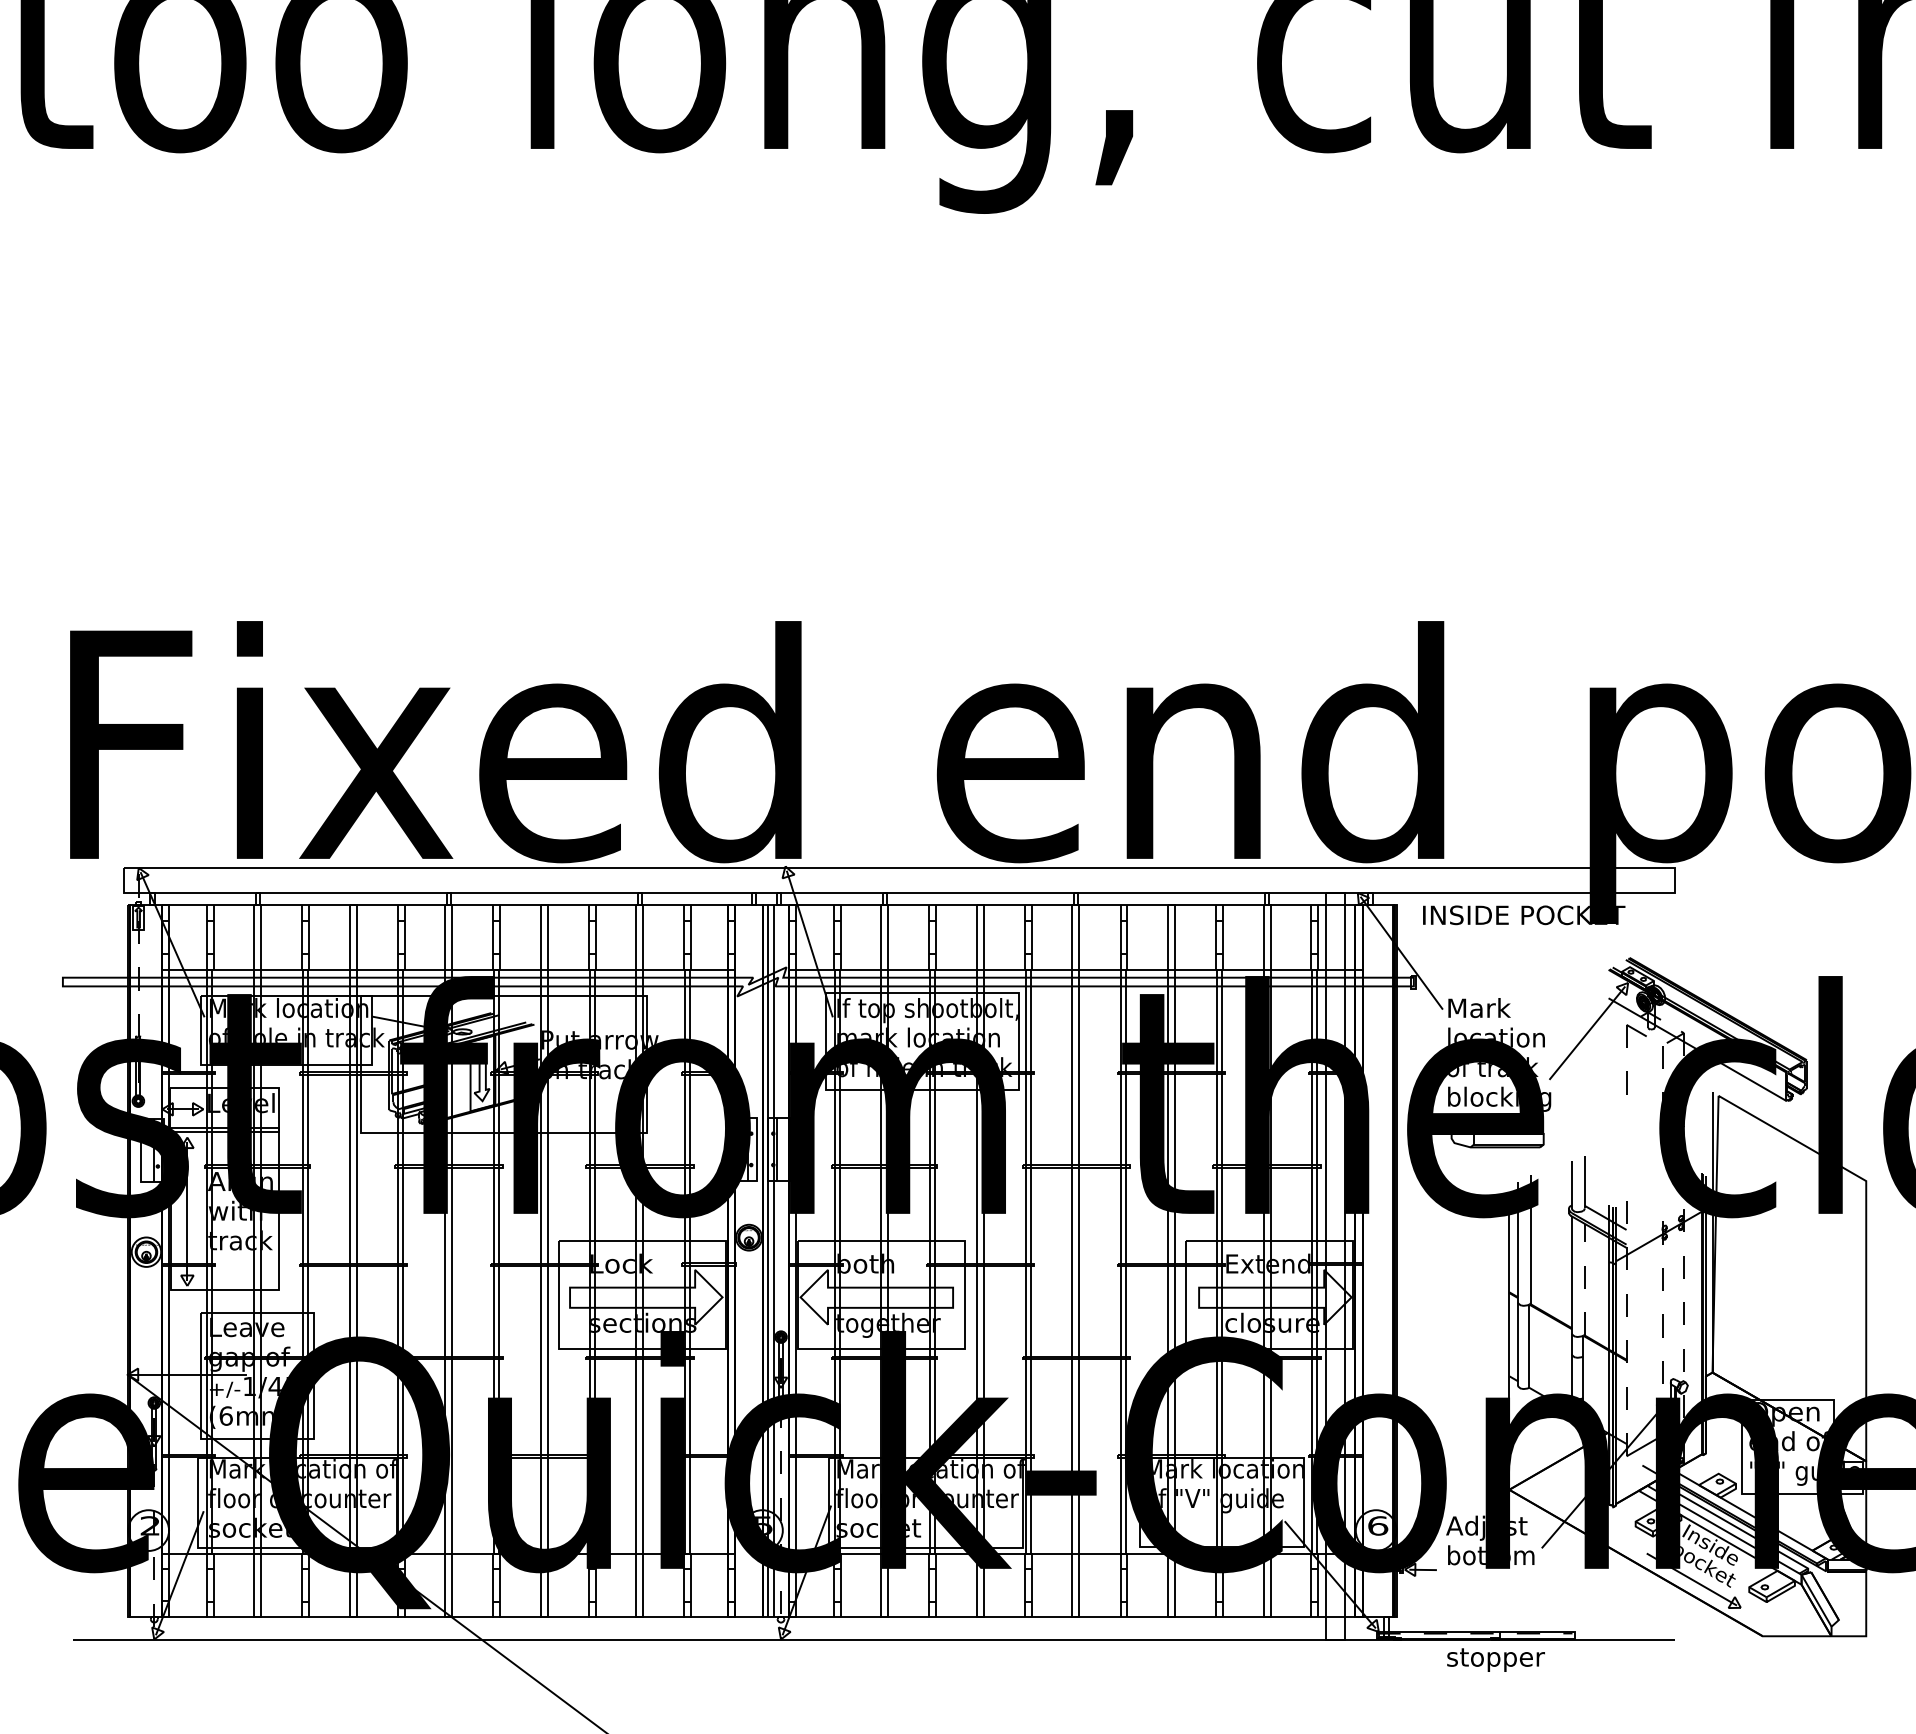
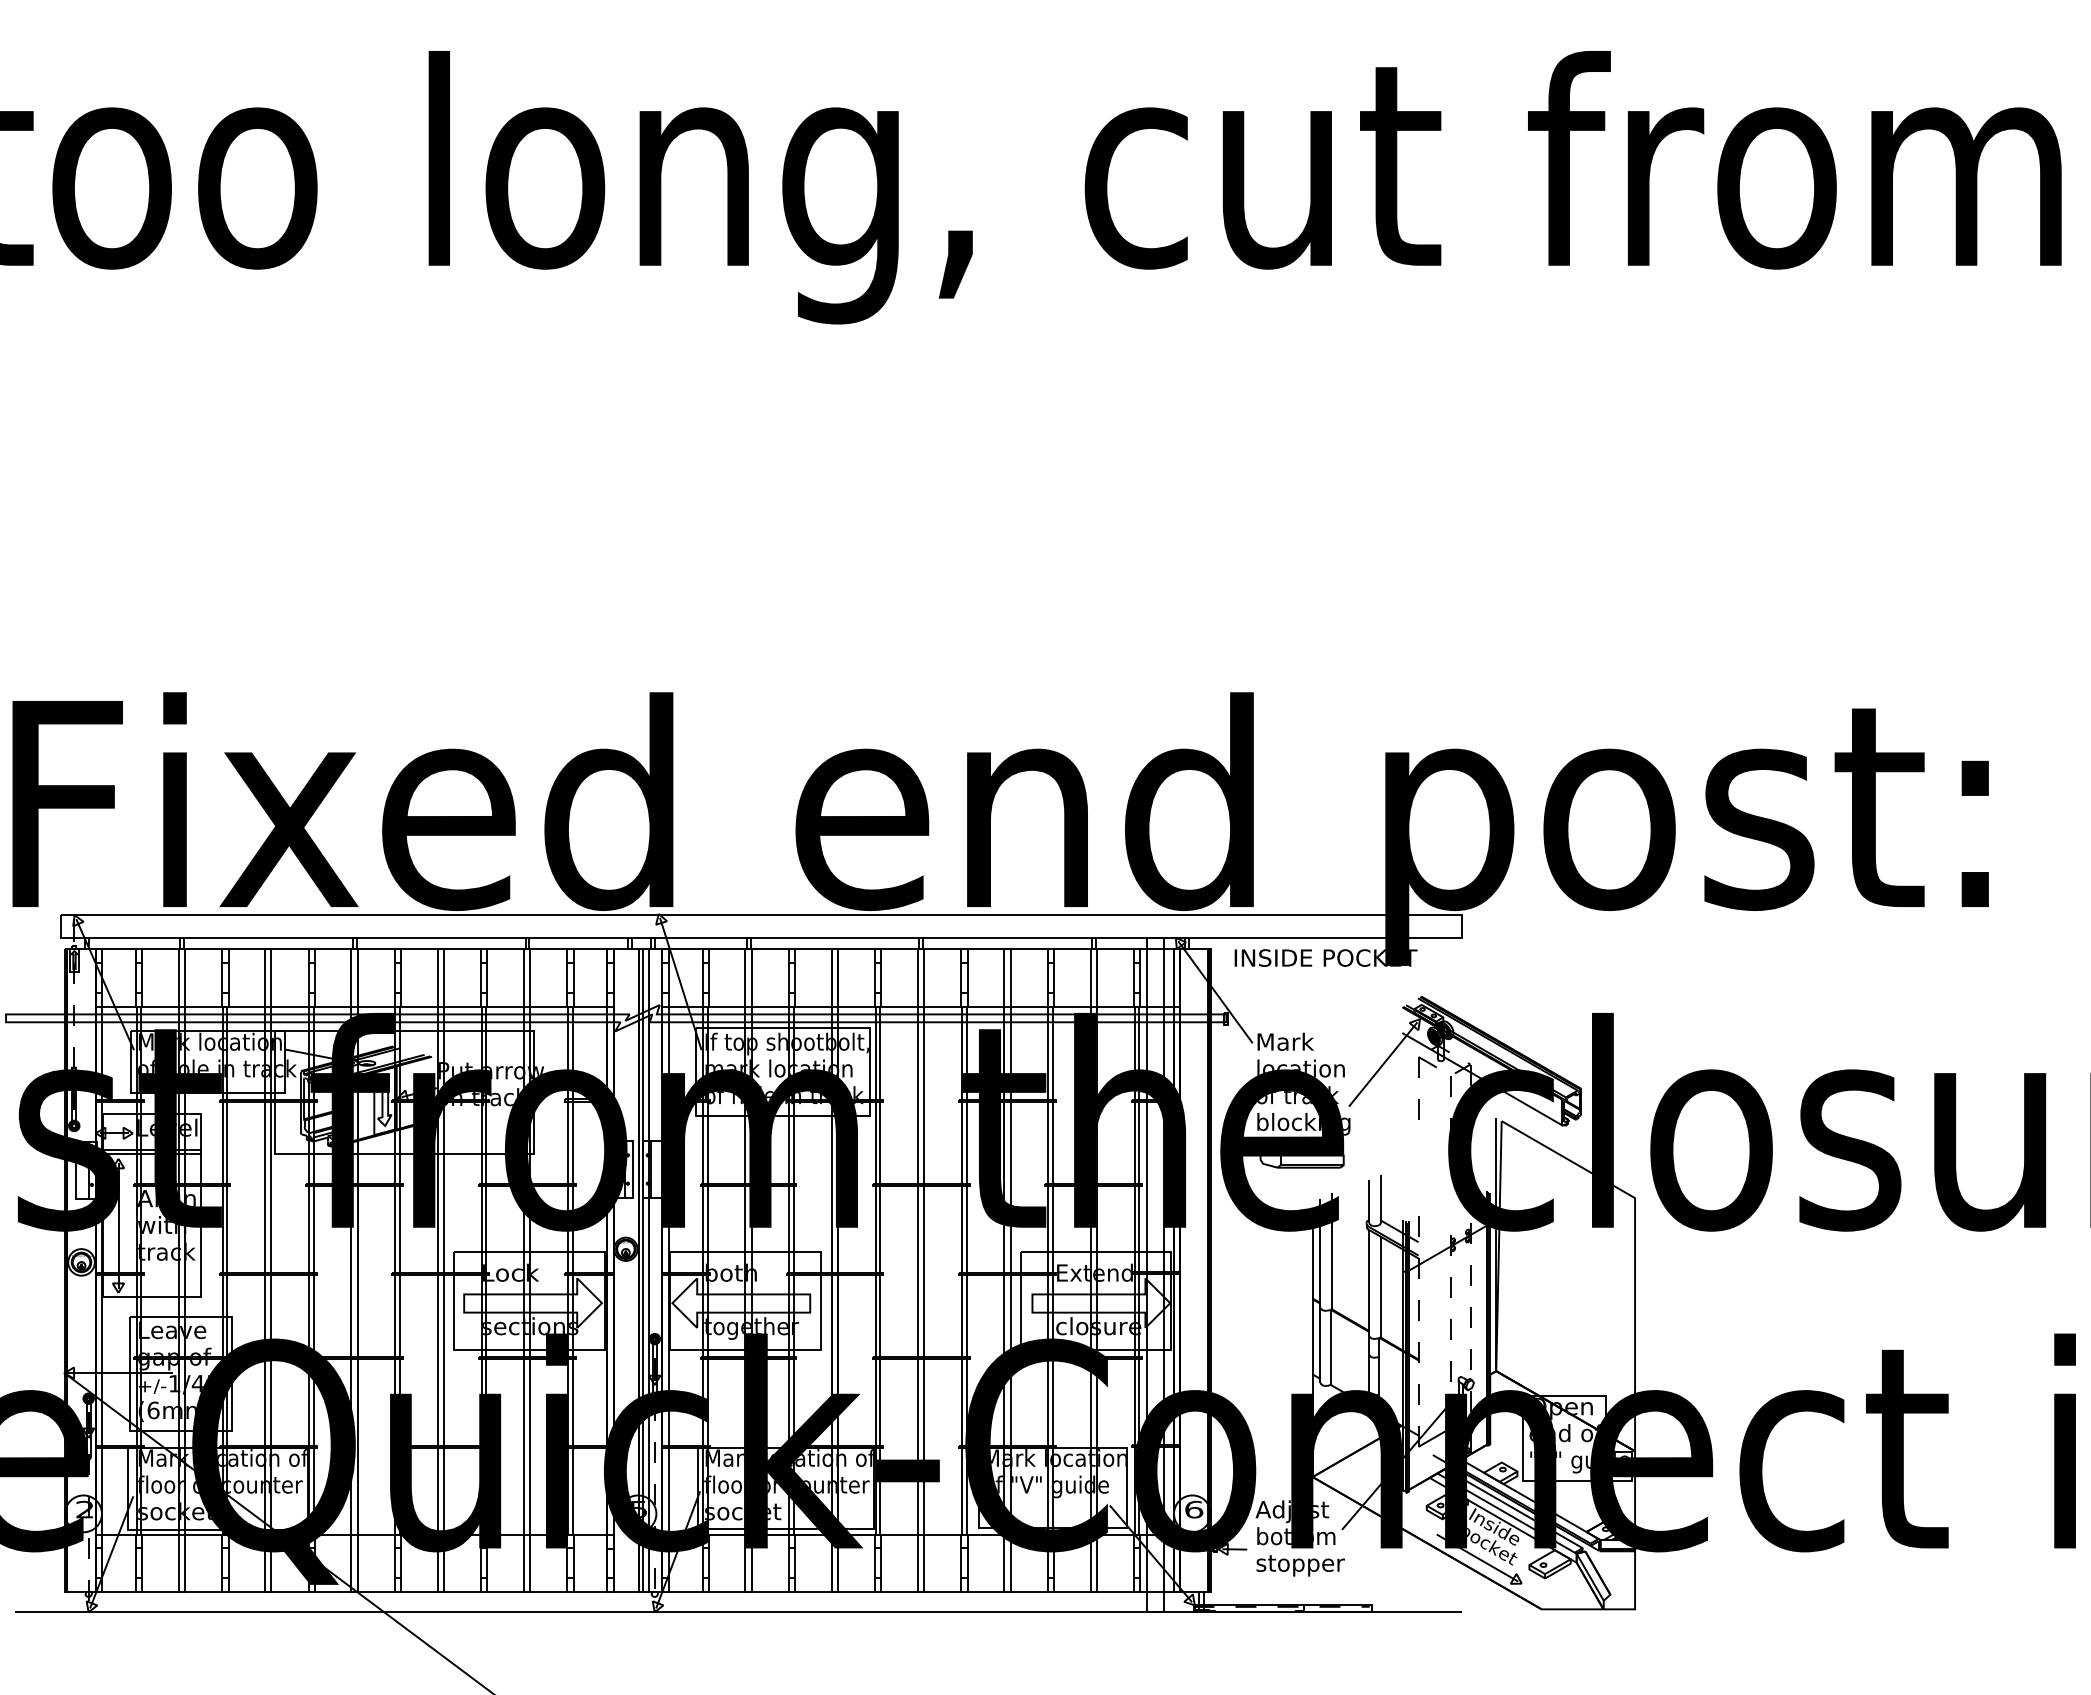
line: (1584, 1278) -> (1380, 1286), dashed -> solid
text: (1495, 1659) -> (1300, 1565), moved

